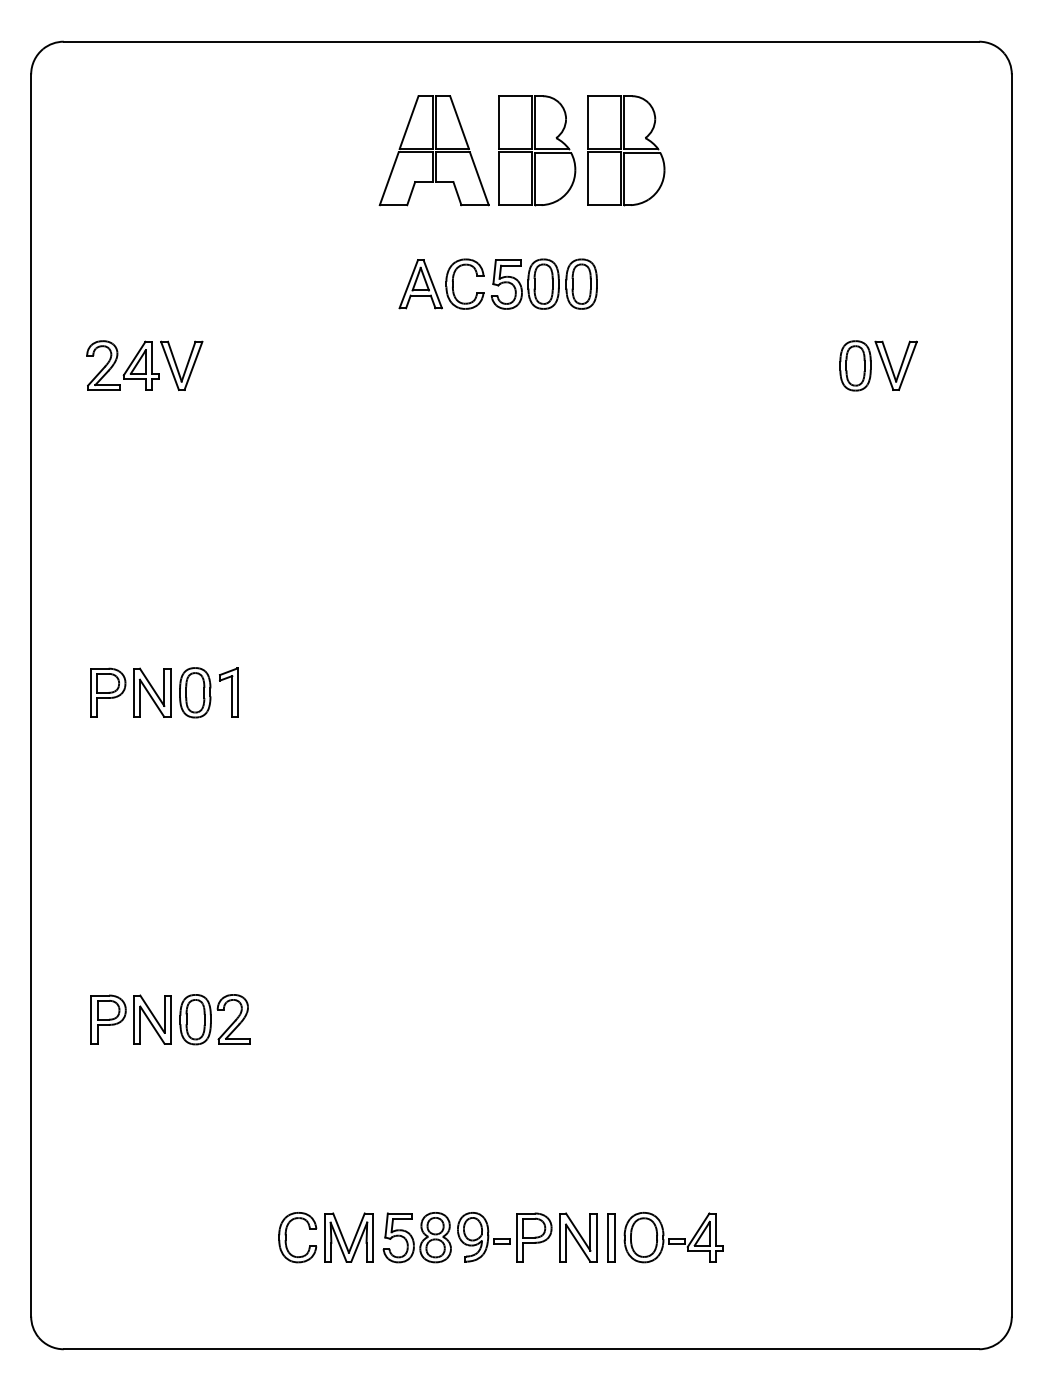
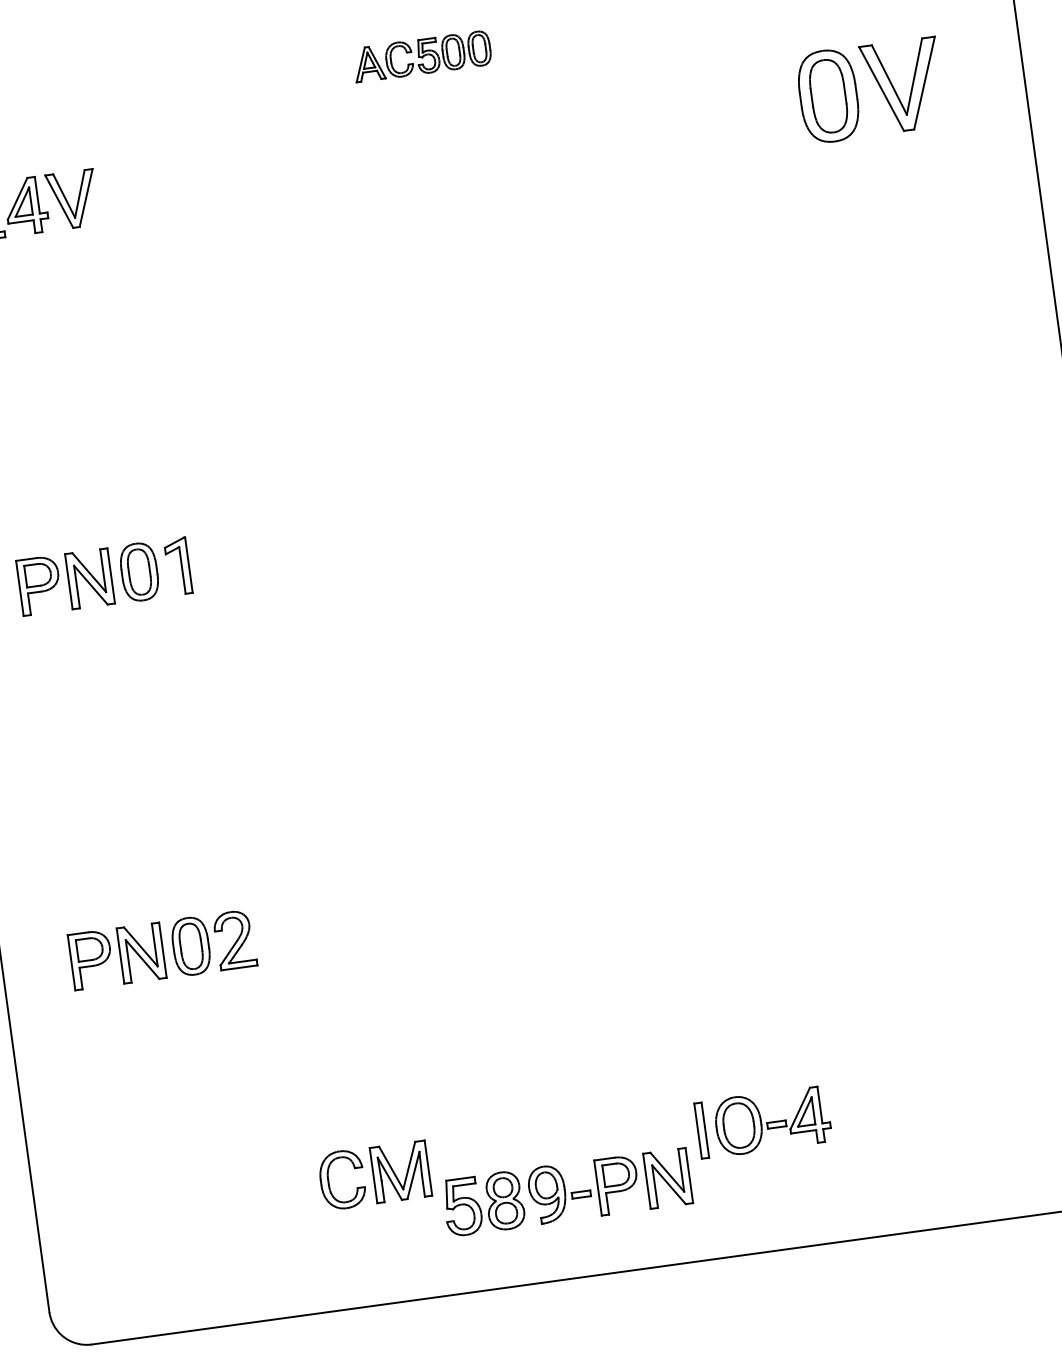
part: (497, 283) -> (421, 55), size x0.6
part: (878, 365) -> (870, 90), size x1.6
part: (489, 1237) -> (566, 1192), moved

